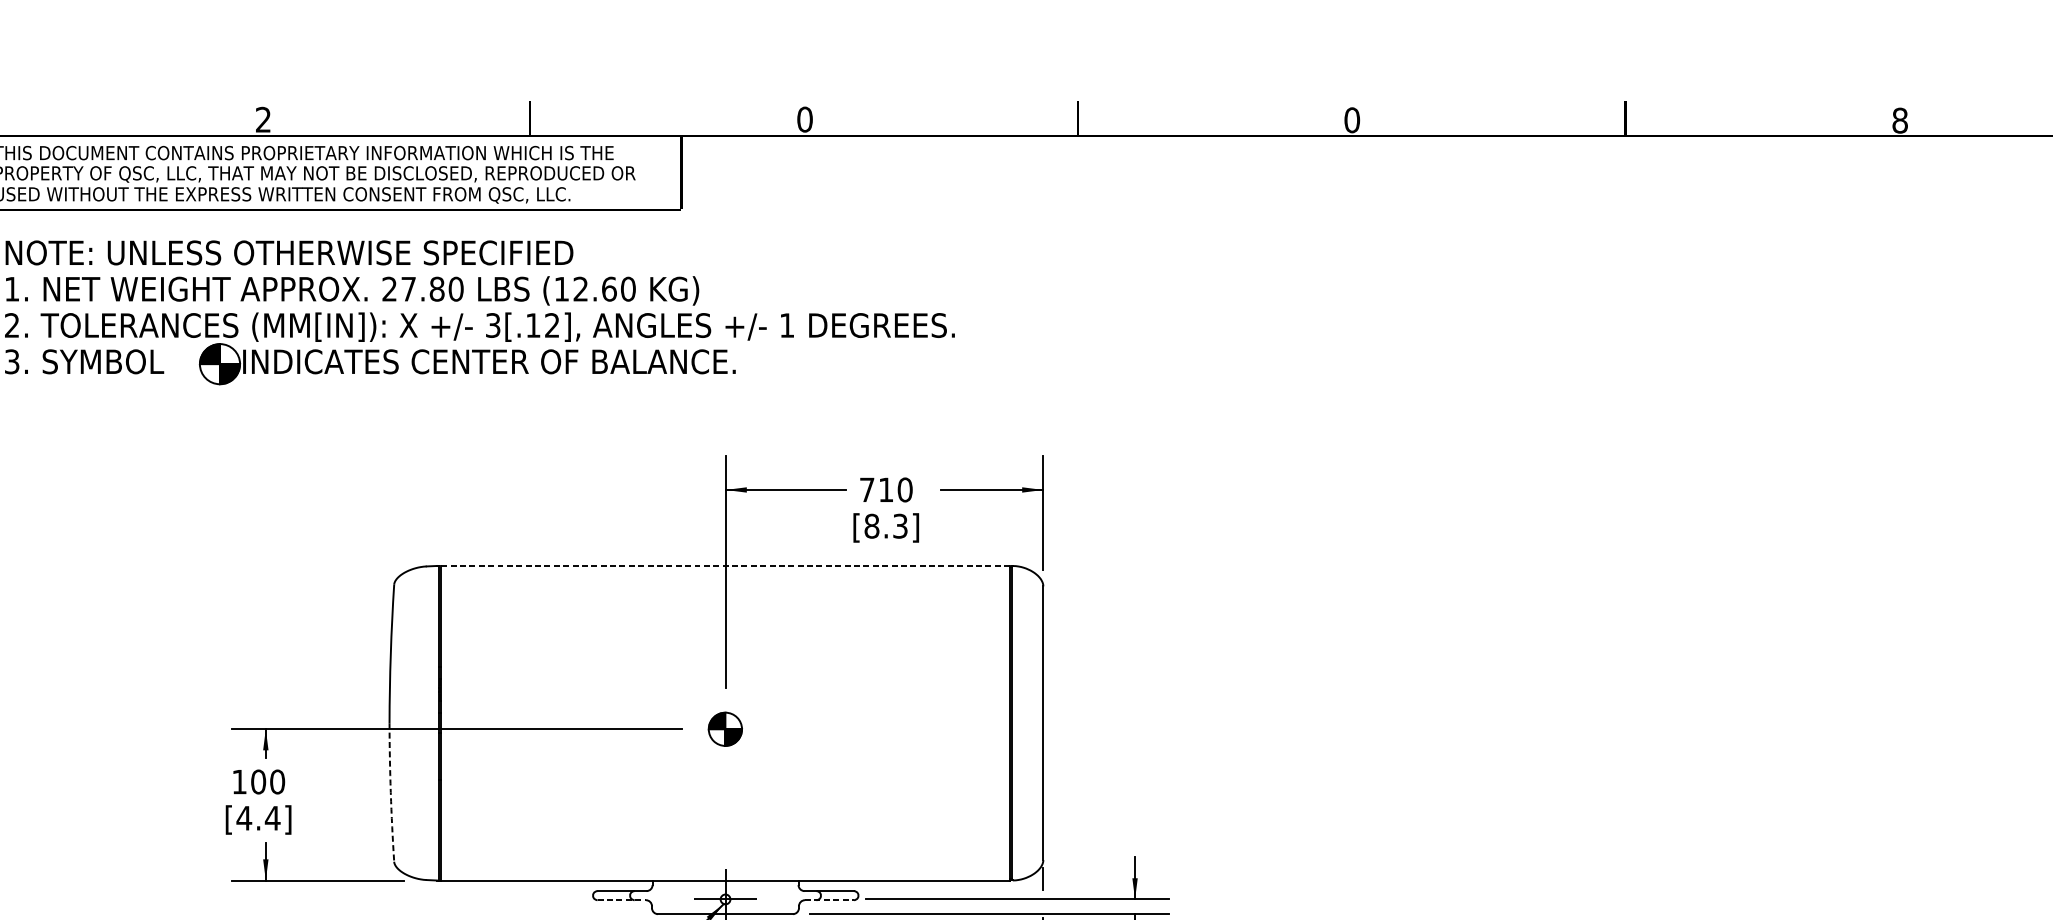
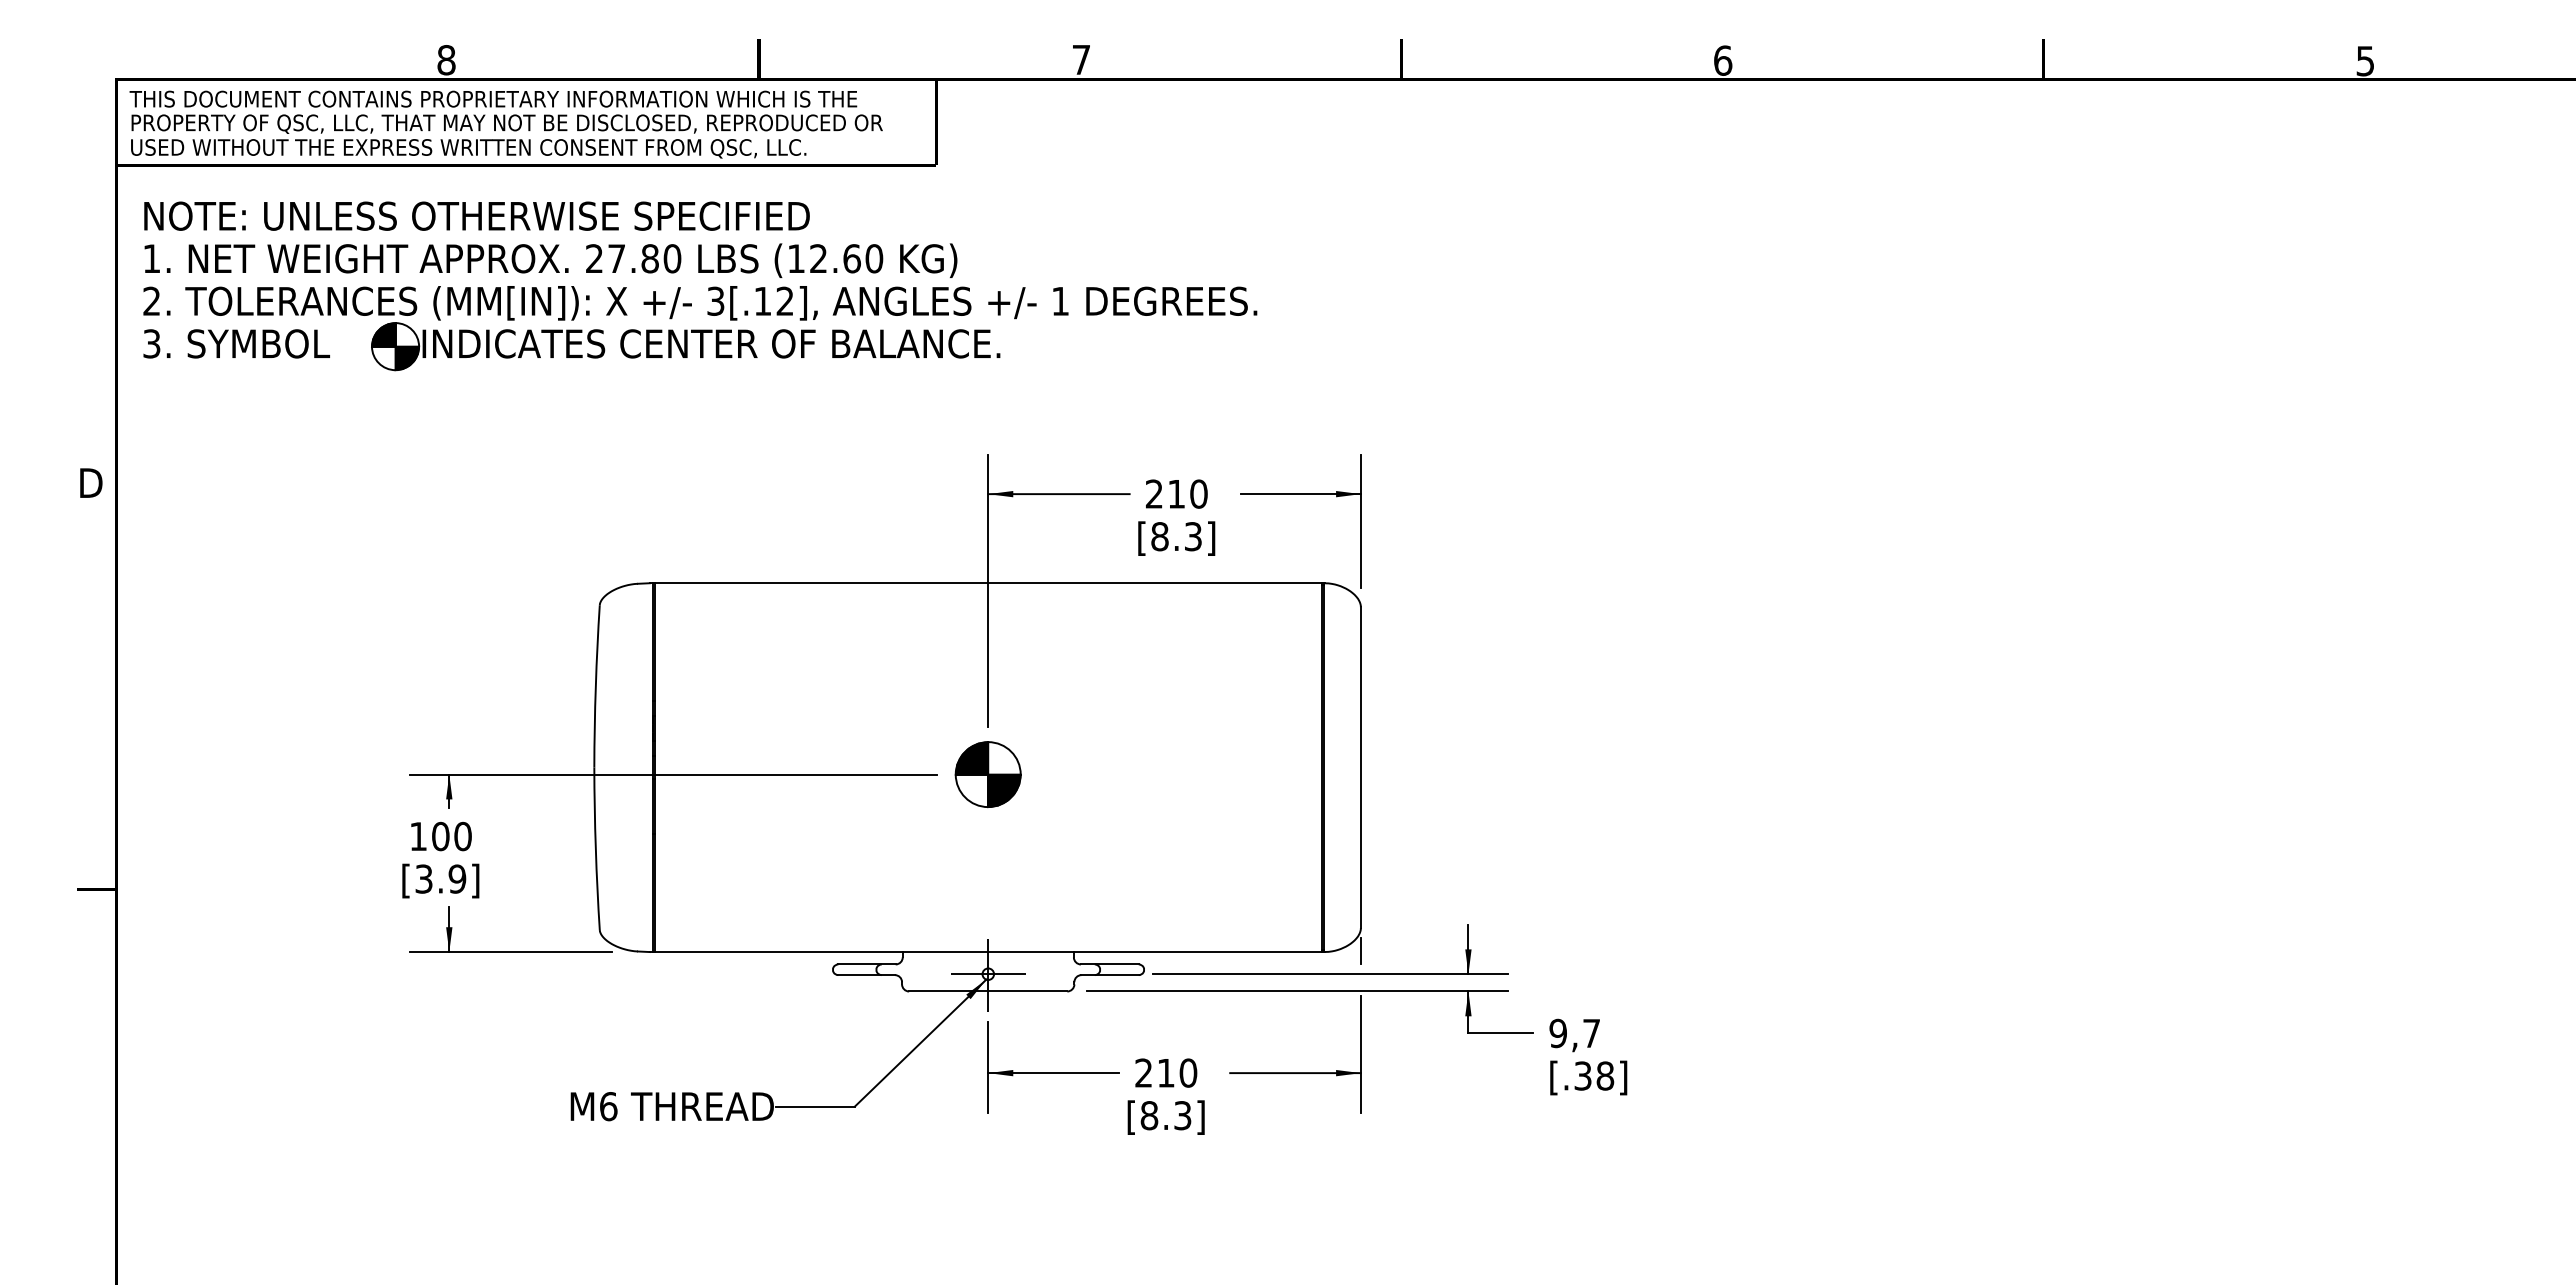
text: (805, 119) -> (1081, 59), 0 -> 7
text: (263, 120) -> (446, 60), 2 -> 8
text: (1352, 120) -> (1723, 60), 0 -> 6
text: (1900, 120) -> (2365, 60), 8 -> 5
text: (867, 489) -> (1154, 493), 710 -> 210
line: (725, 566) -> (988, 583), dashed -> solid
part: (724, 729) -> (987, 774), size x1.67
arc: (390, 792) -> (595, 848), dashed -> solid
text: (258, 817) -> (440, 878), [4.4] -> [3.9]
line: (622, 900) -> (867, 975), dashed -> solid
line: (829, 900) -> (1110, 975), dashed -> solid

